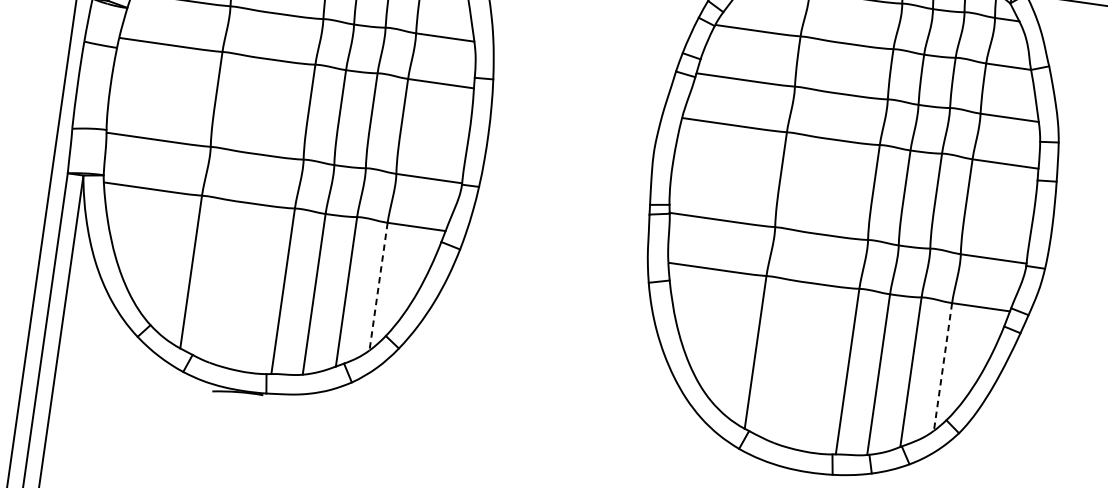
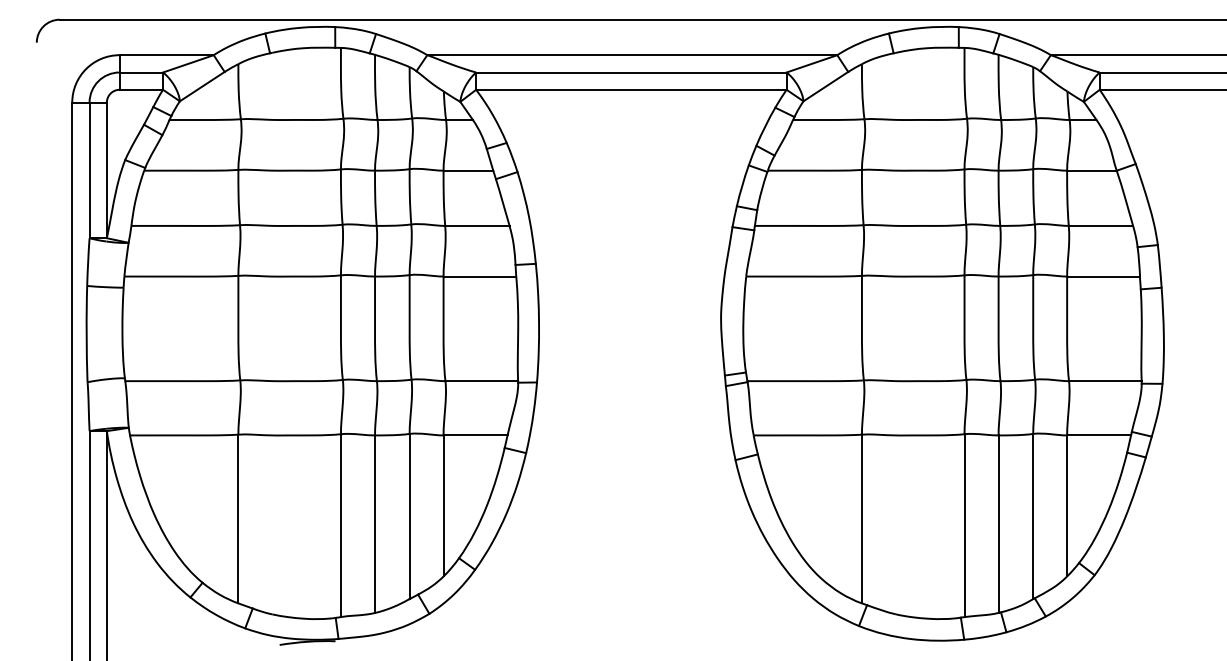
line: (378, 286) -> (443, 505), dashed -> solid
line: (943, 366) -> (1067, 505), dashed -> solid

